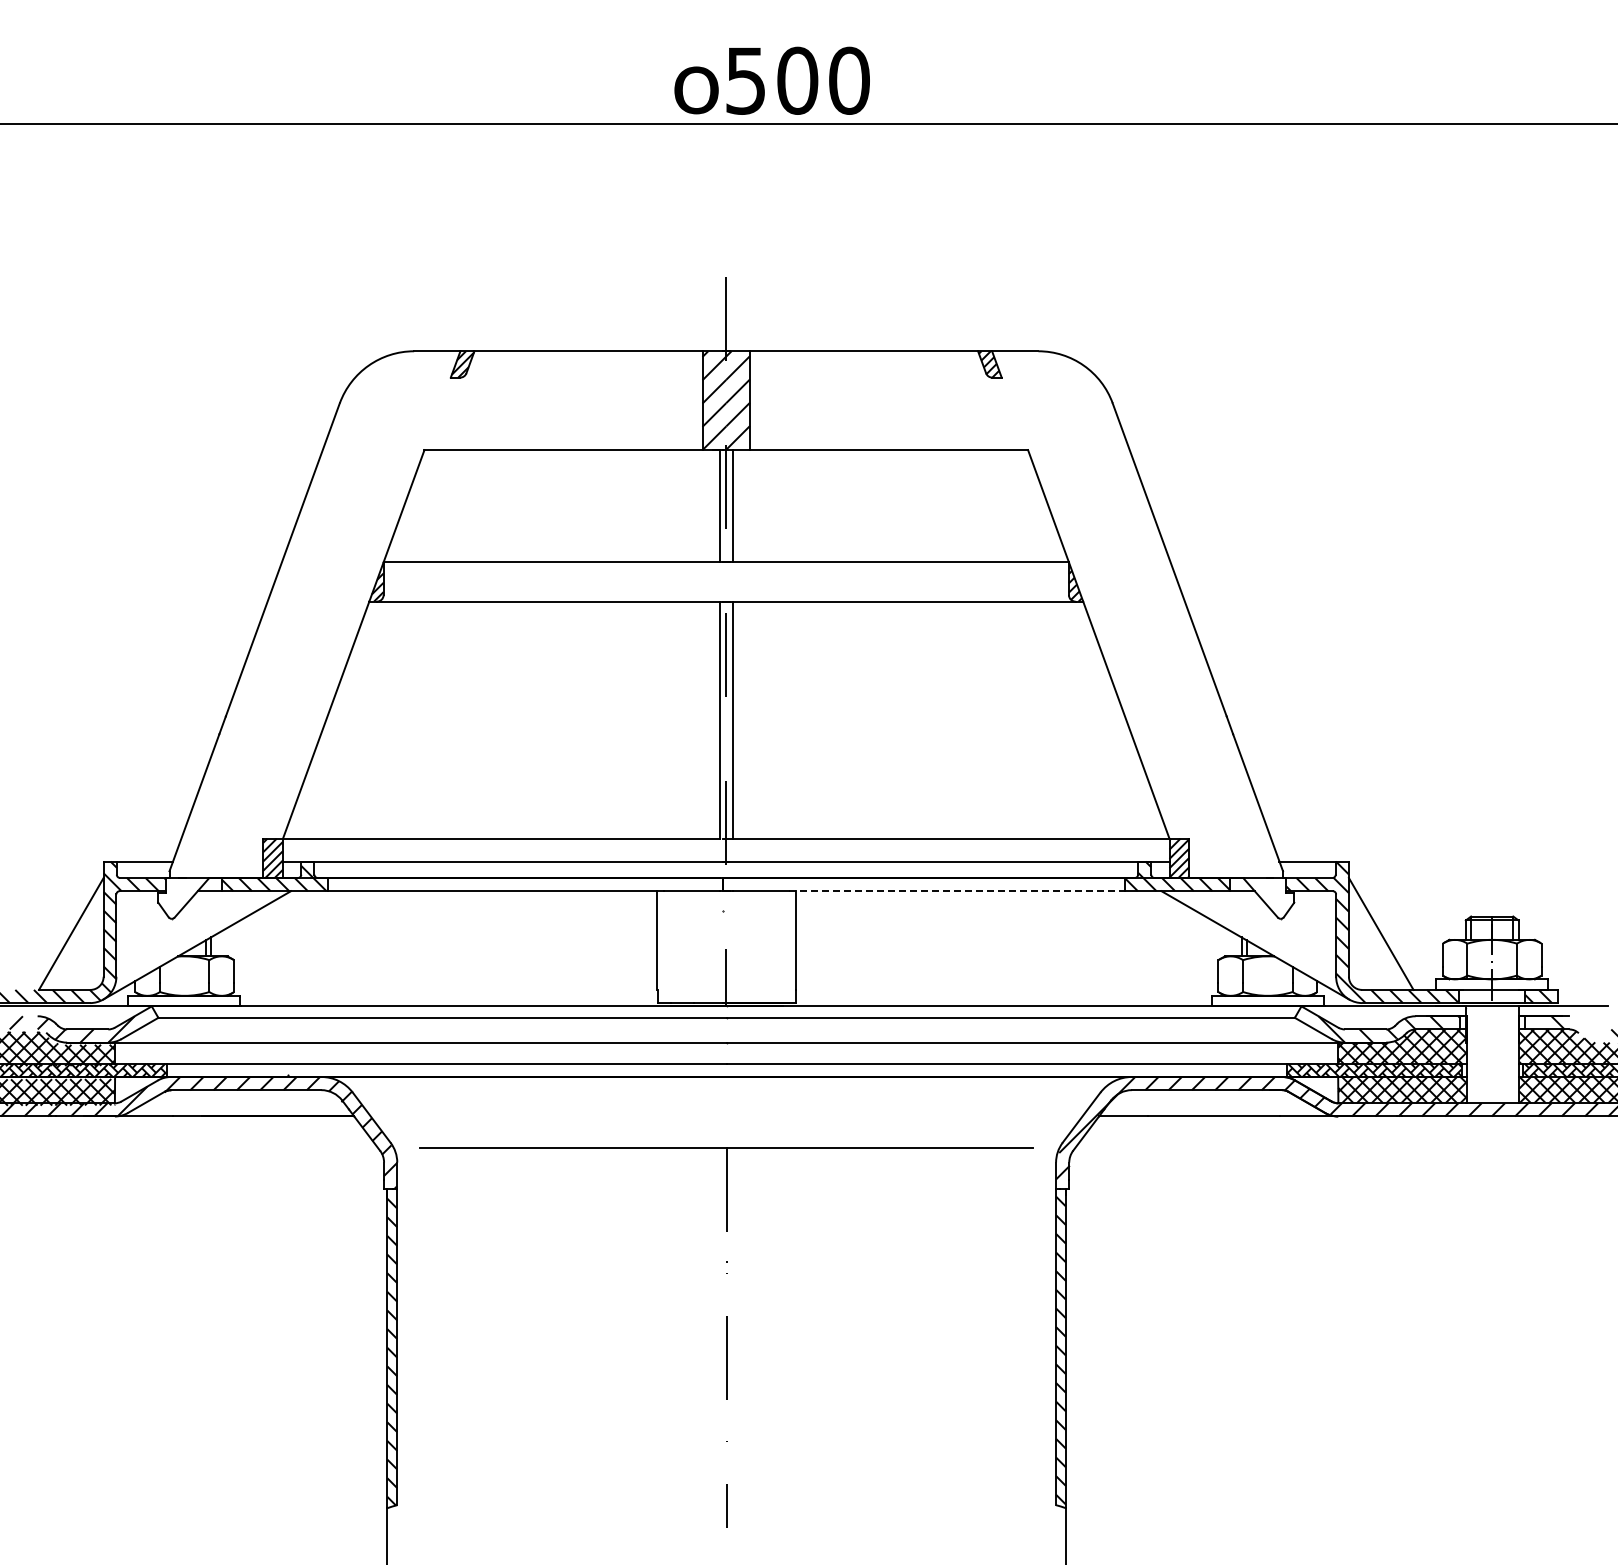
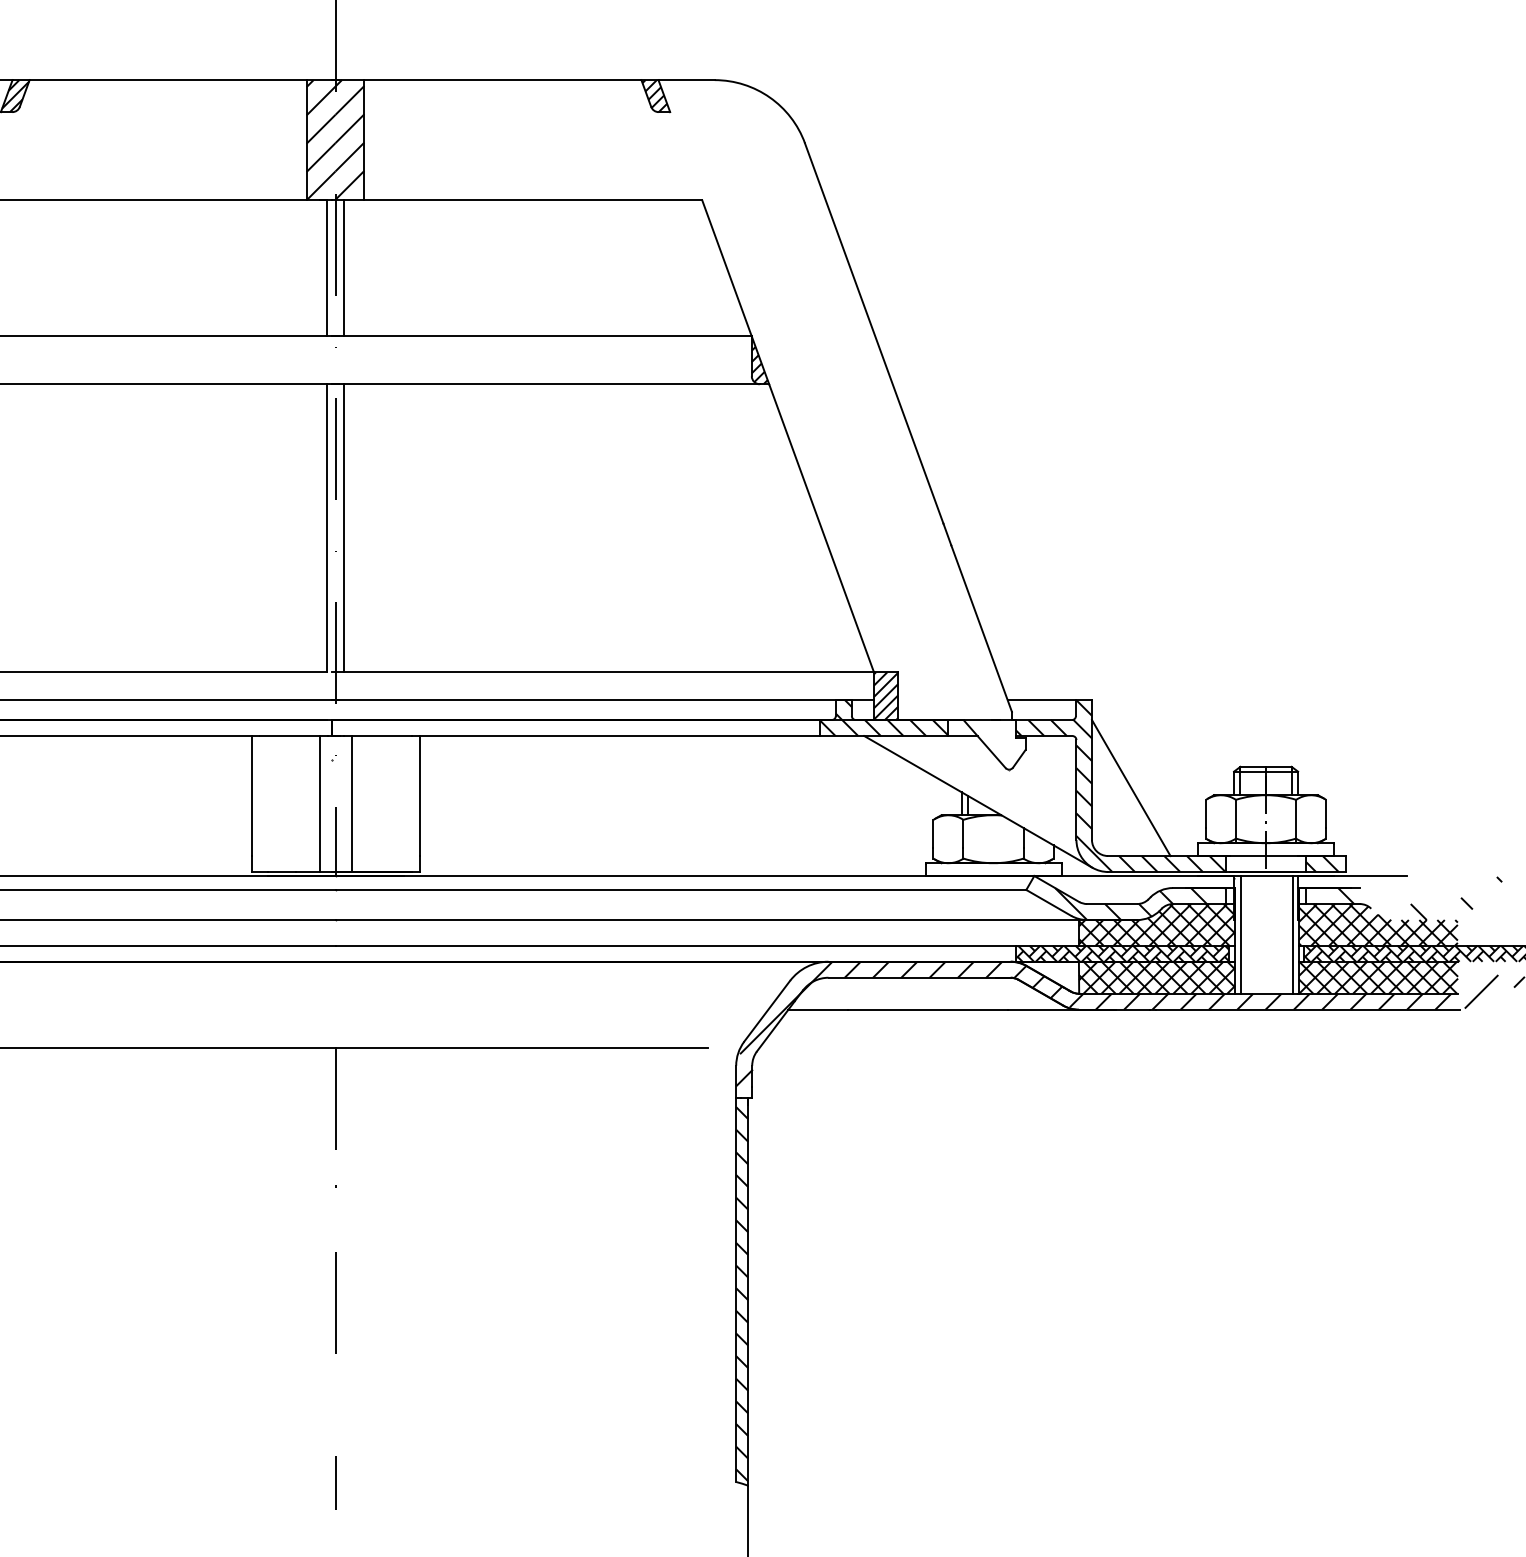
line: (956, 891) -> (615, 736), dashed -> solid
line: (713, 947) -> (320, 804), added
line: (739, 947) -> (351, 804), added
line: (1471, 1054) -> (1240, 934), added
line: (1514, 1054) -> (1293, 934), added

